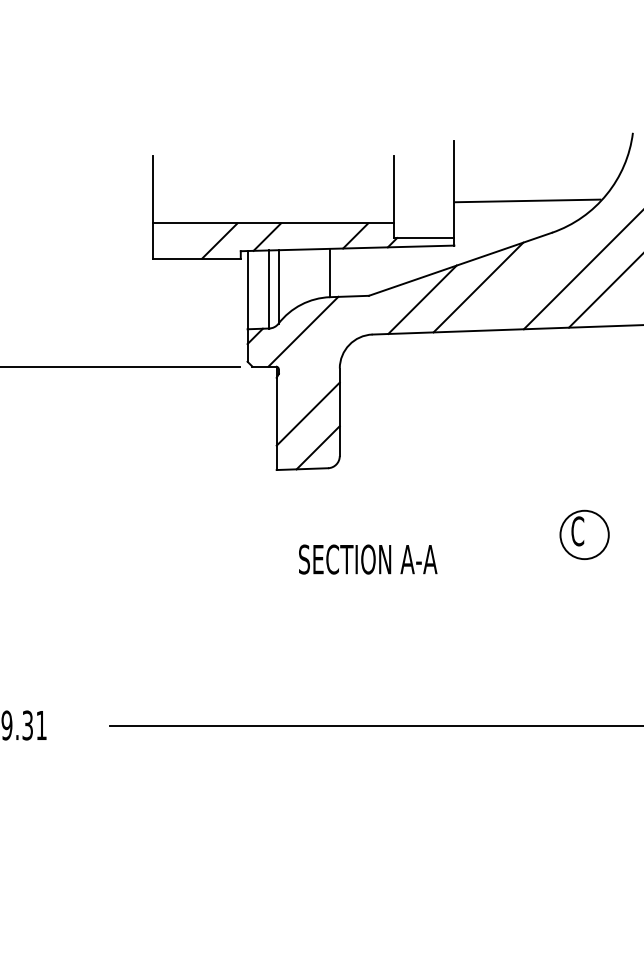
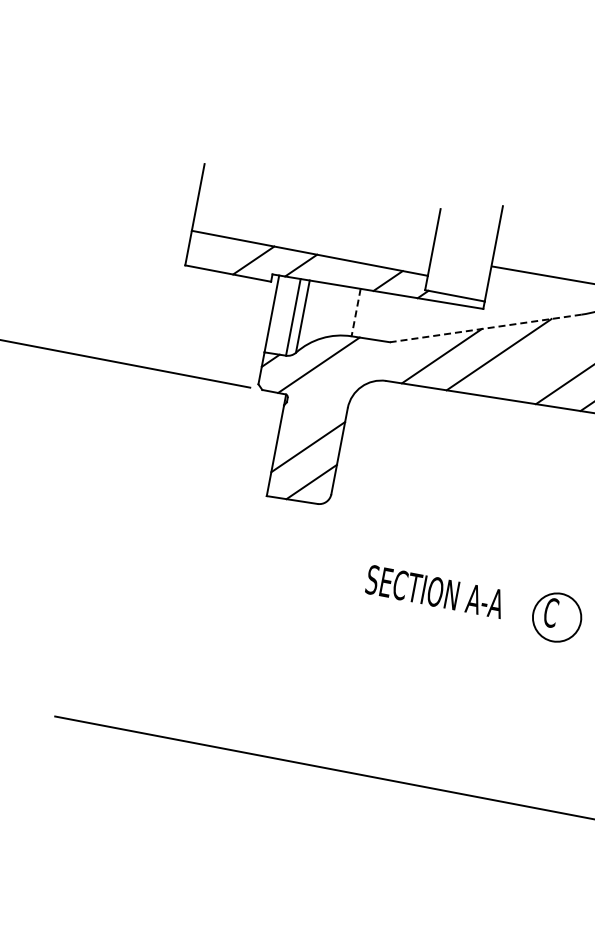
line: (460, 264) -> (485, 328), solid -> dashed
line: (330, 273) -> (356, 313), solid -> dashed
text: (368, 559) -> (435, 591), moved

